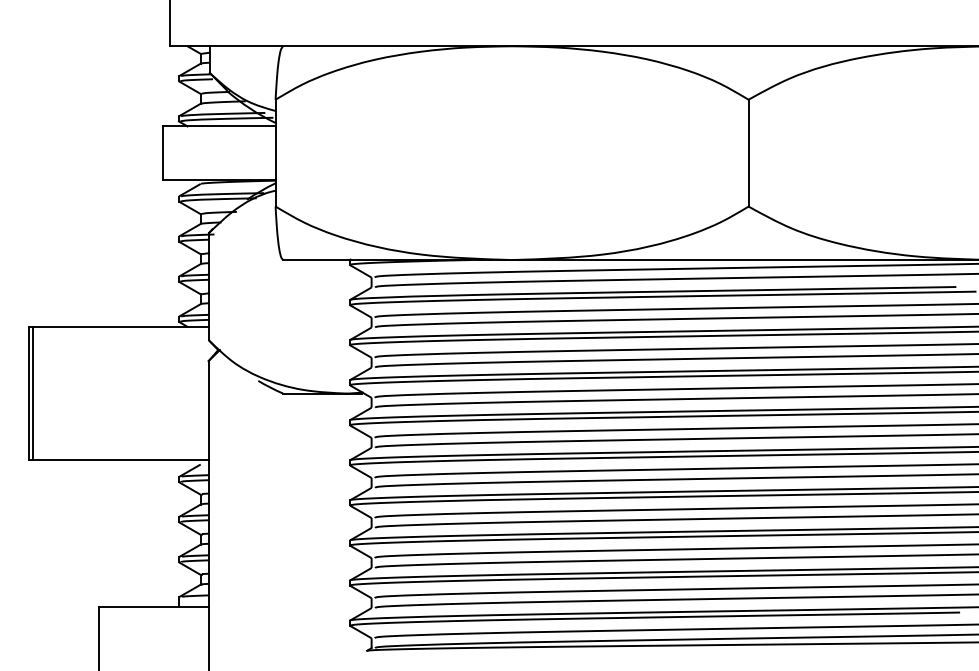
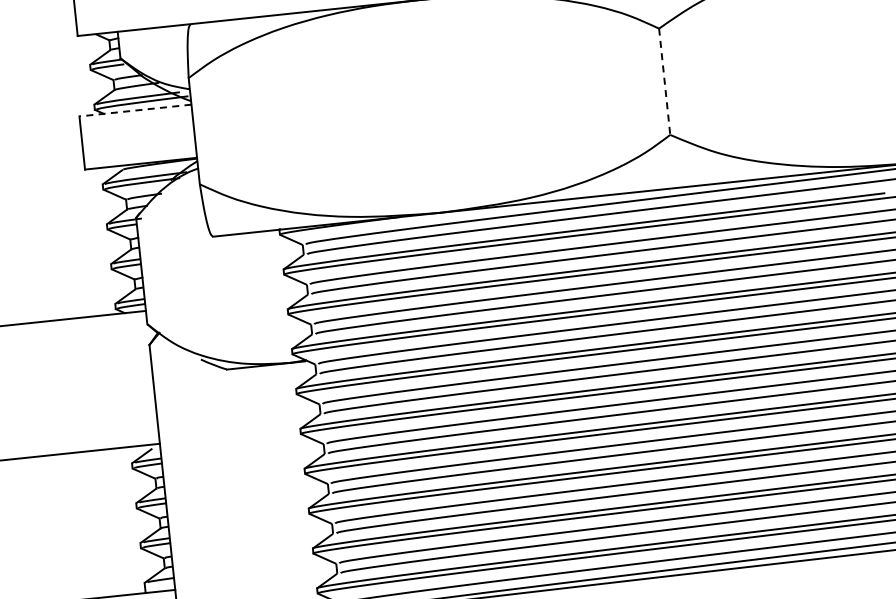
line: (218, 126) -> (134, 110), solid -> dashed
line: (748, 153) -> (664, 82), solid -> dashed

